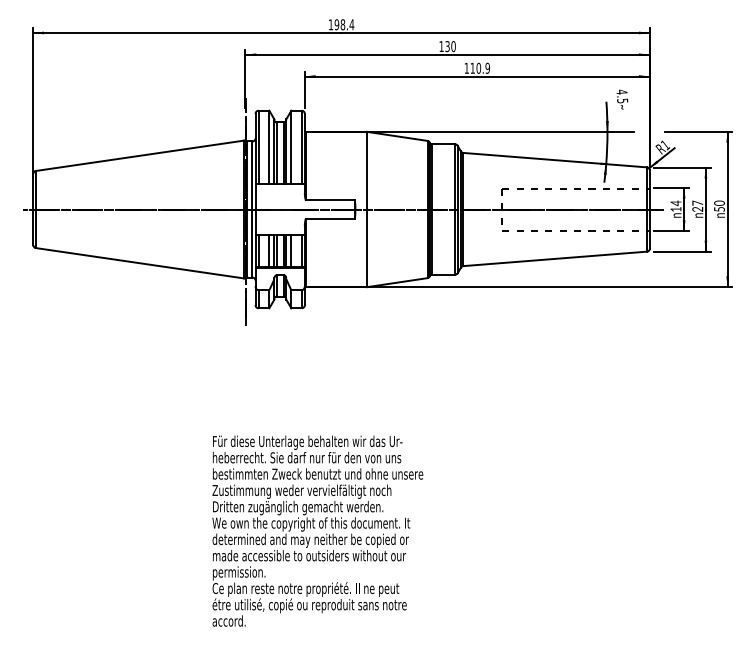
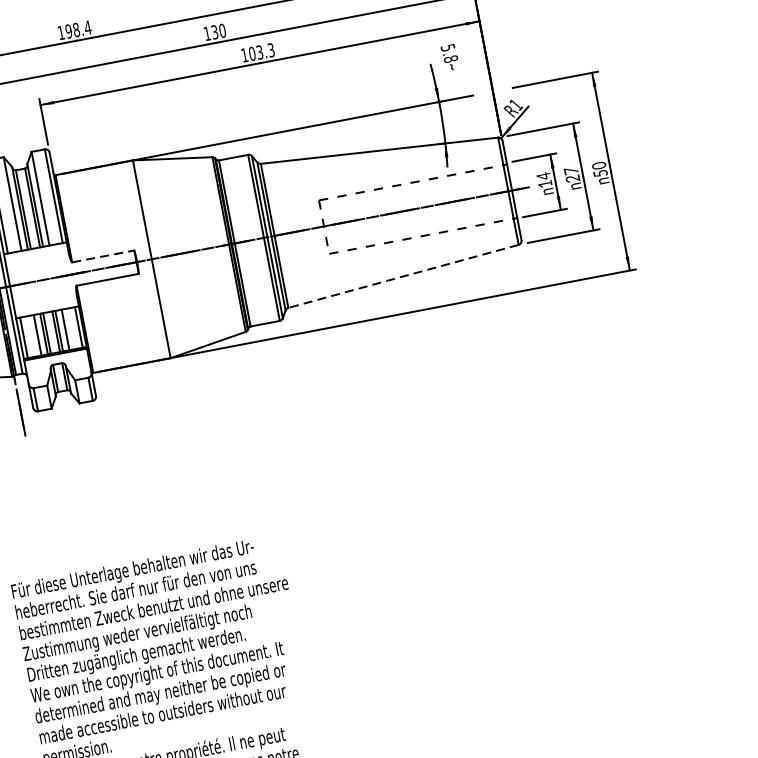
text: (479, 67) -> (260, 51), 110.9 -> 103.3
text: (622, 96) -> (449, 53), 4.5 -> 5.8
line: (331, 200) -> (104, 256), solid -> dashed
line: (554, 258) -> (402, 276), solid -> dashed

